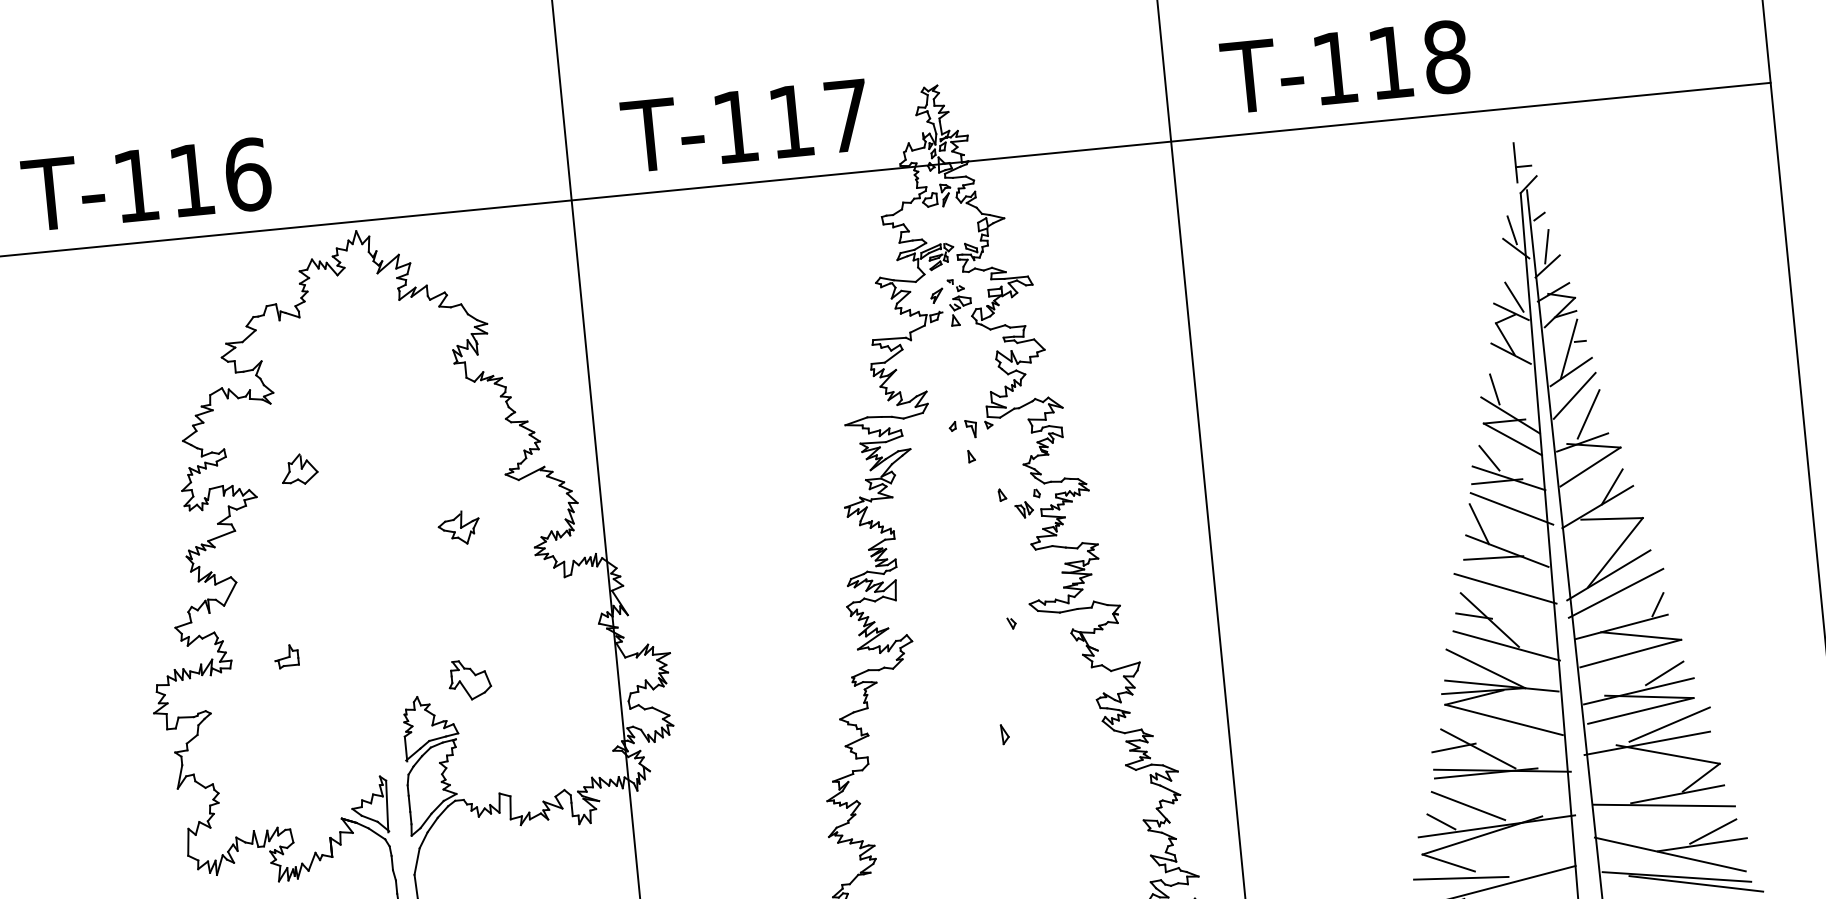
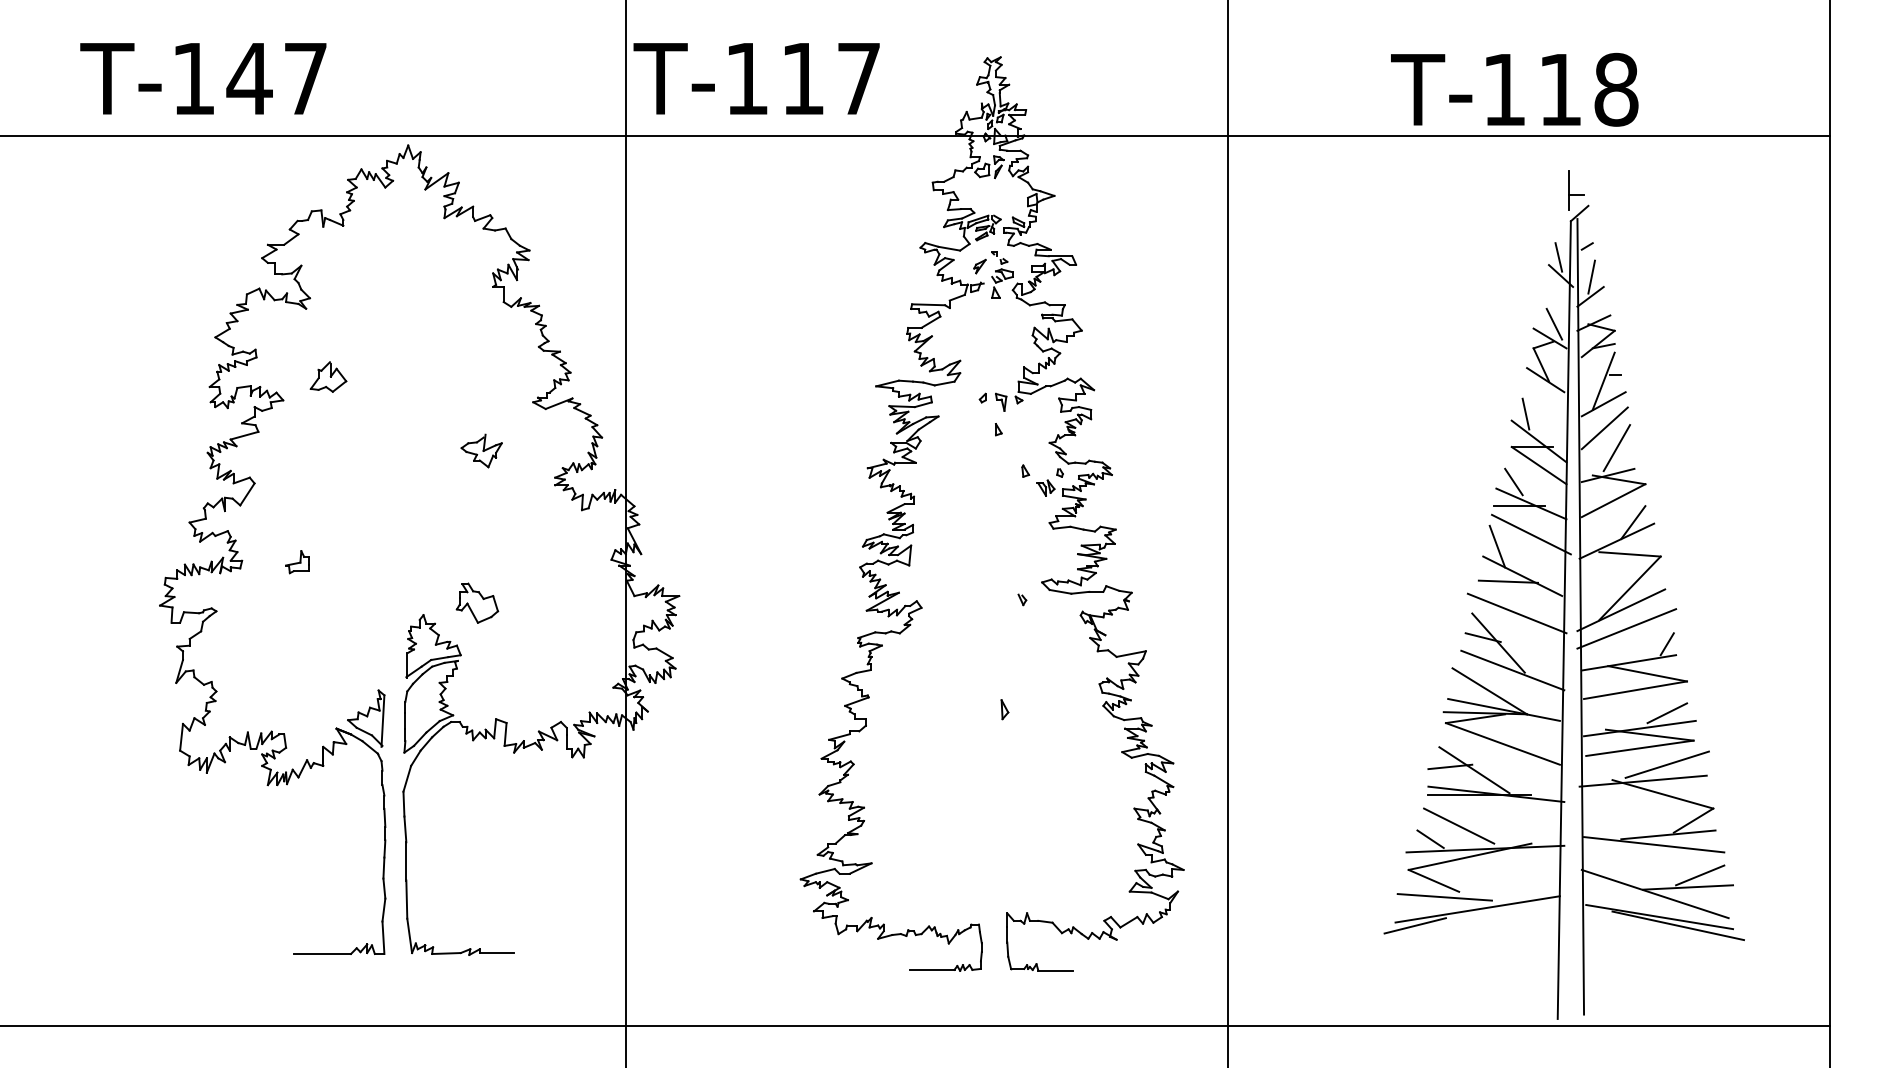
text: (1345, 66) -> (1514, 89), moved
text: (745, 125) -> (756, 78), moved
text: (219, 177) -> (277, 78), T-116 -> T-147

